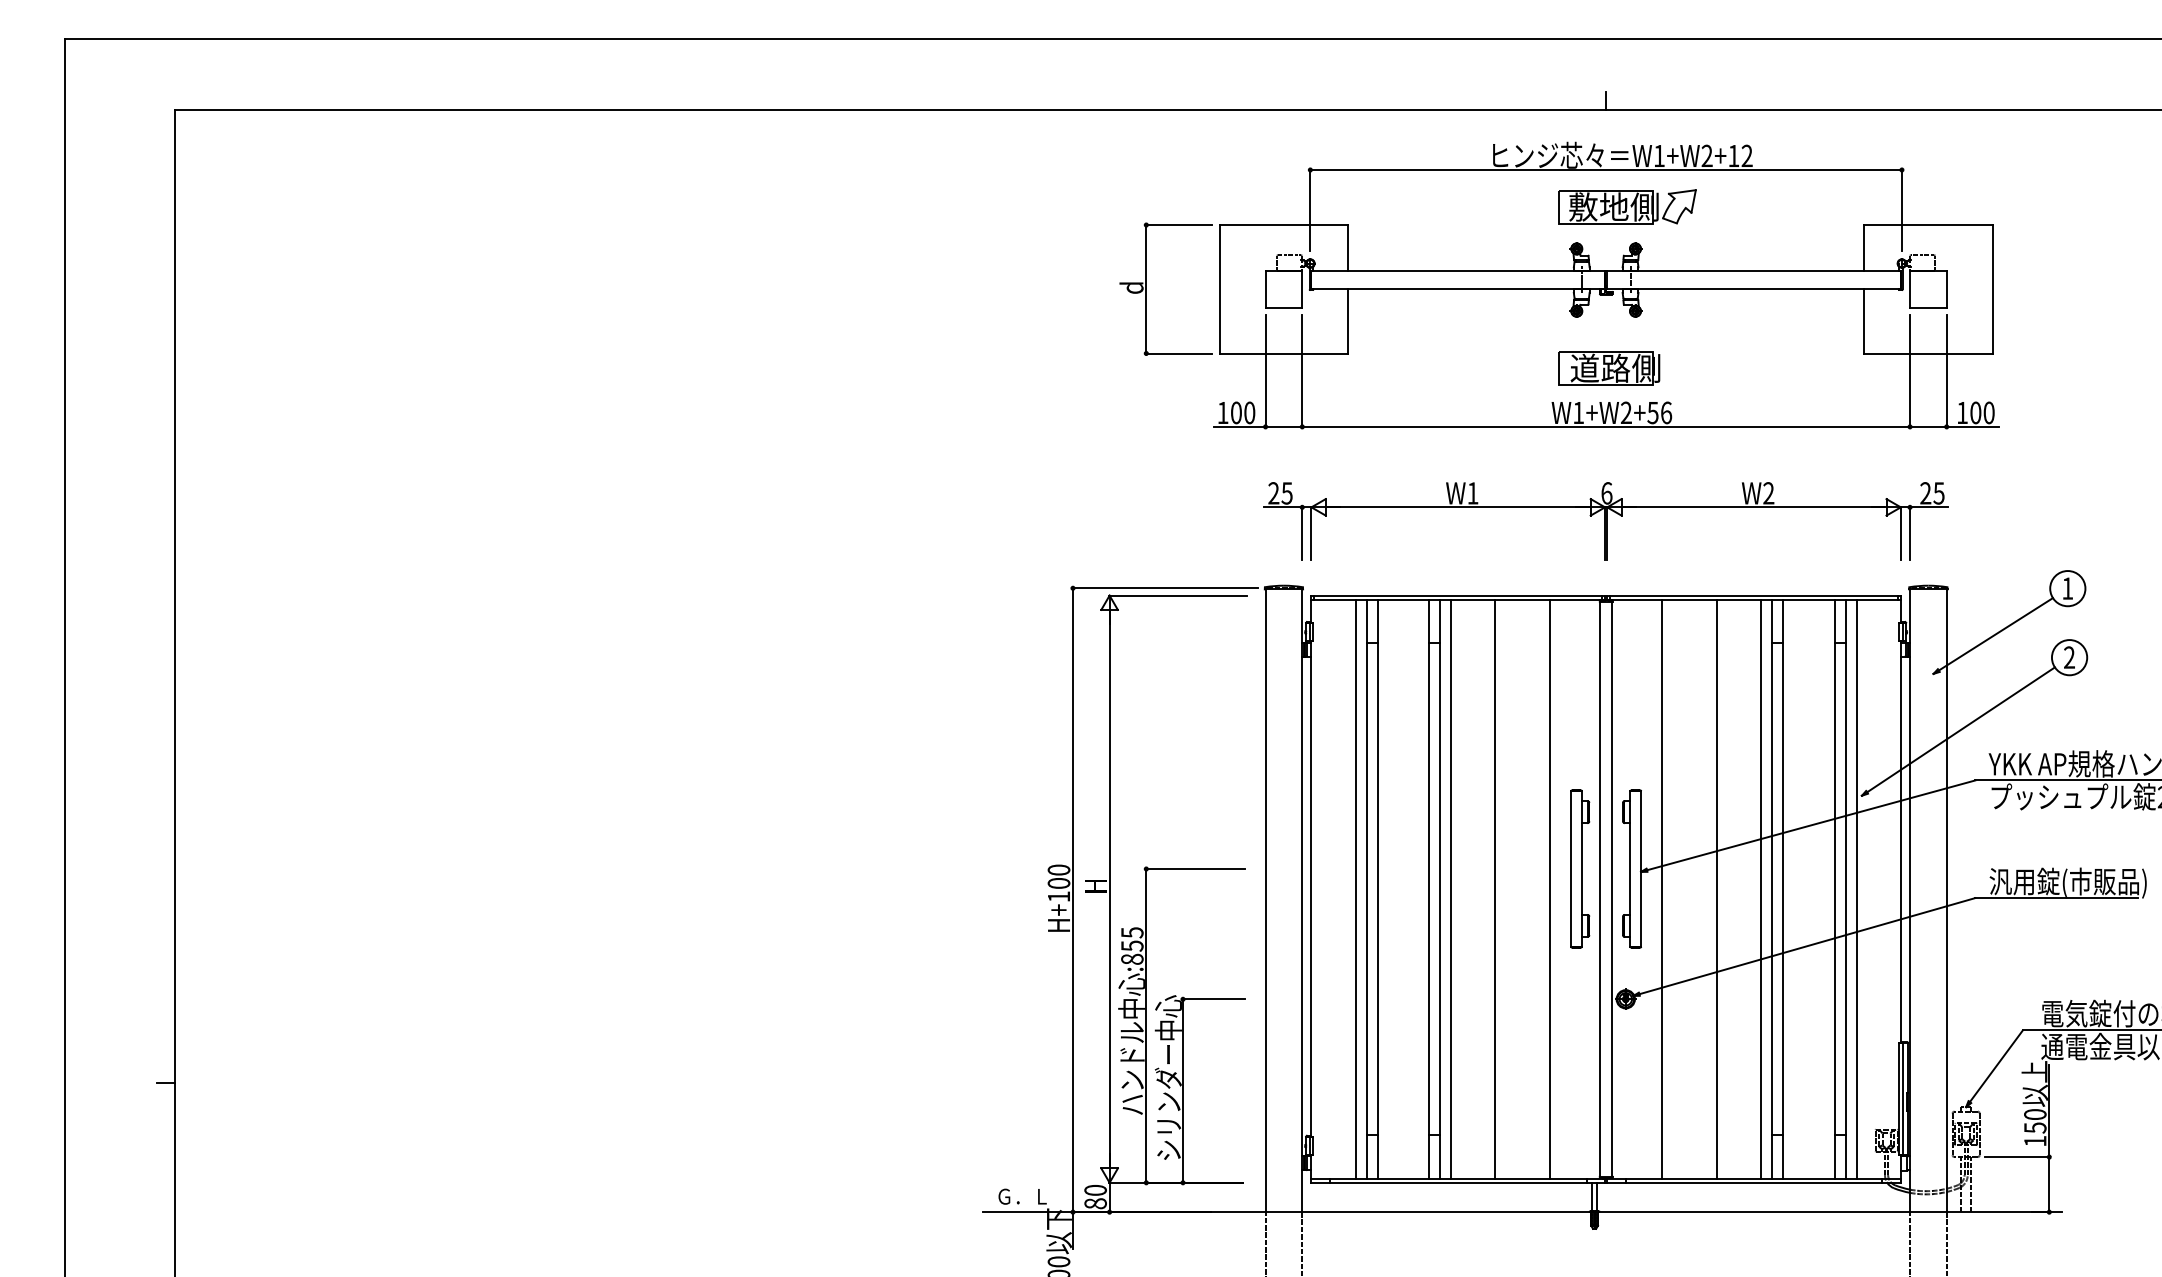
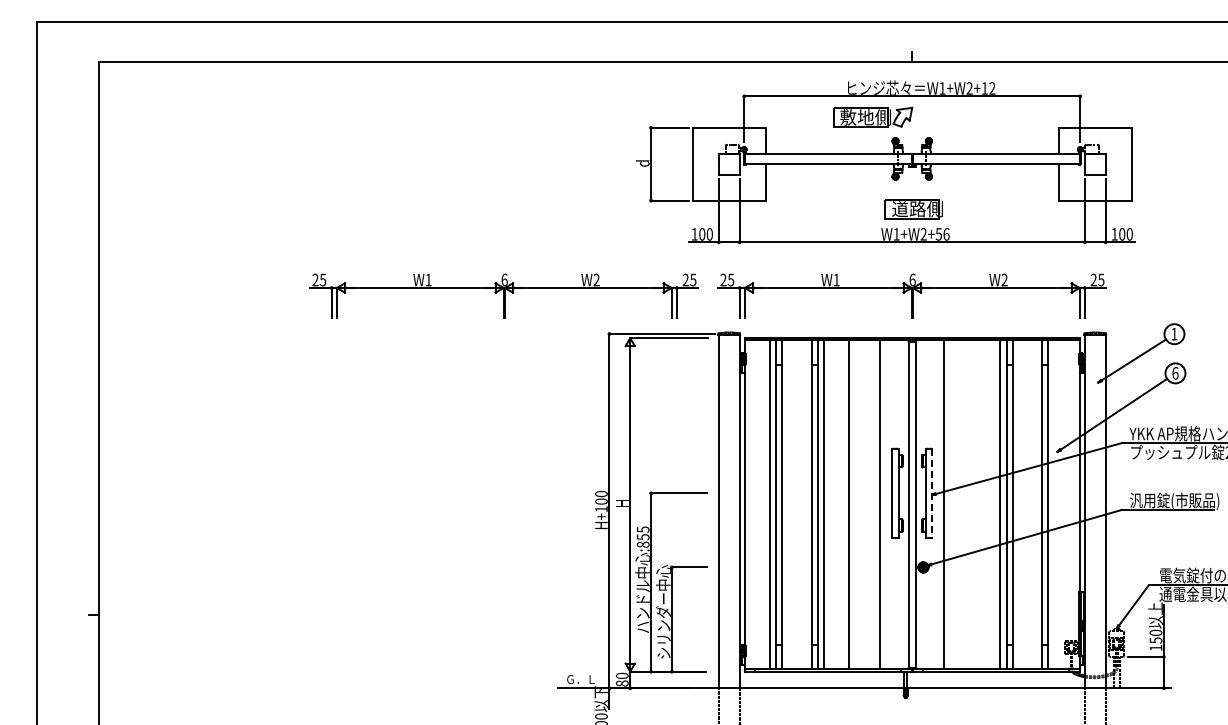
part: (1627, 205) -> (873, 116), moved
part: (886, 520) -> (503, 295), added
text: (2069, 657) -> (1175, 373), 2 -> 6
line: (1641, 869) -> (932, 493), solid -> dashed
line: (1717, 888) -> (975, 504), removed
line: (1856, 888) -> (1054, 504), removed

